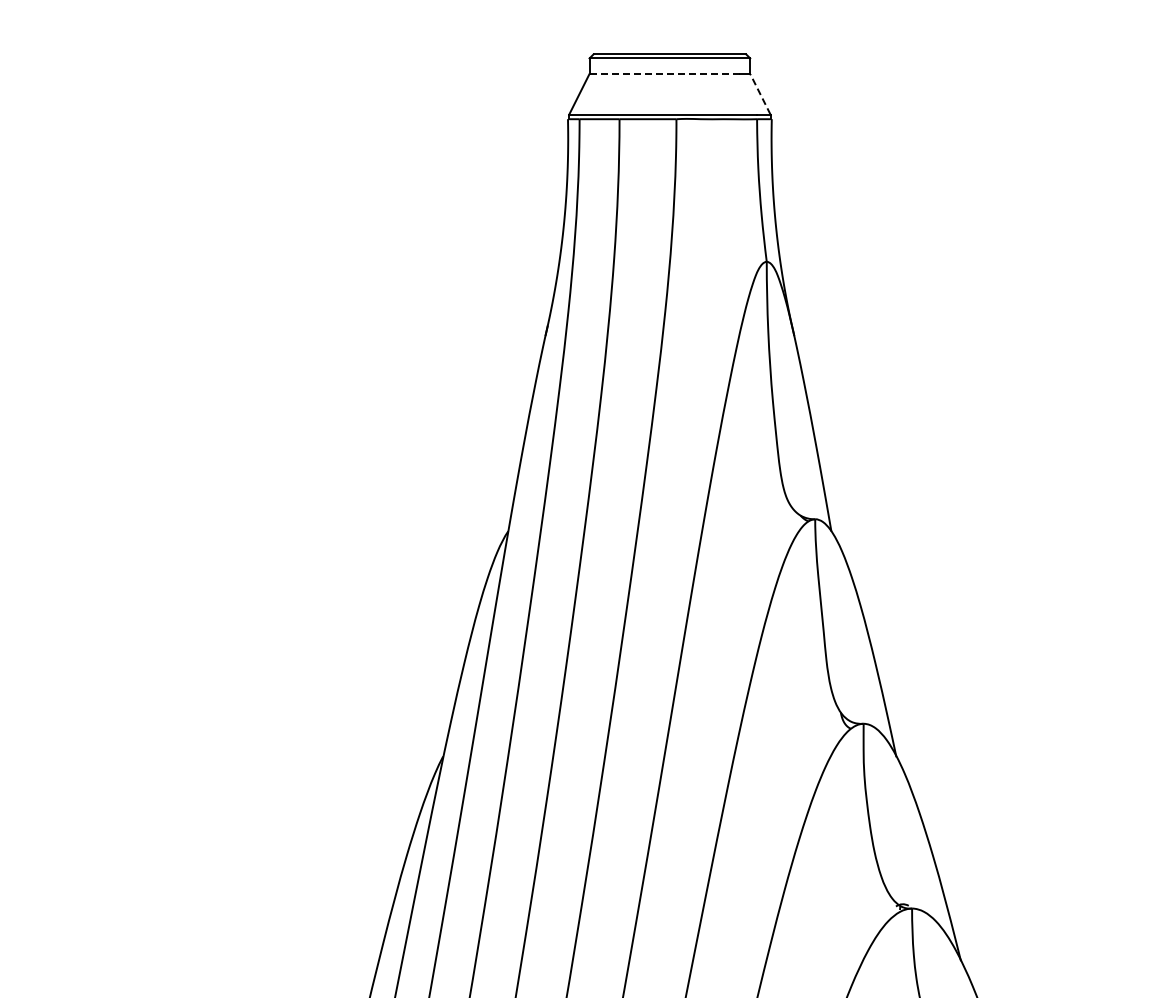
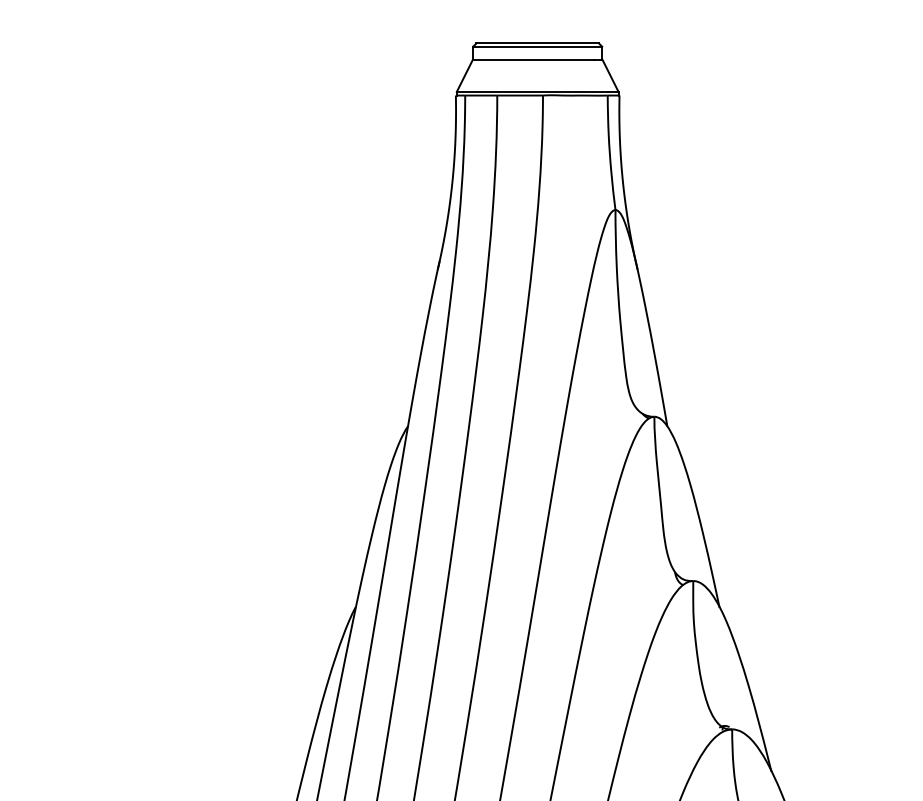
line: (663, 74) -> (532, 59), dashed -> solid
line: (760, 94) -> (610, 75), dashed -> solid

